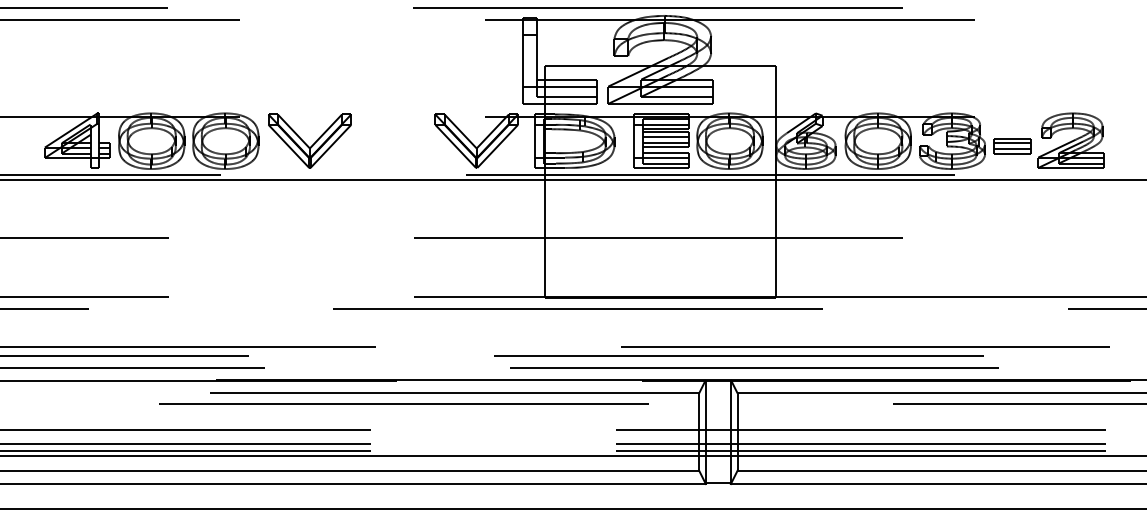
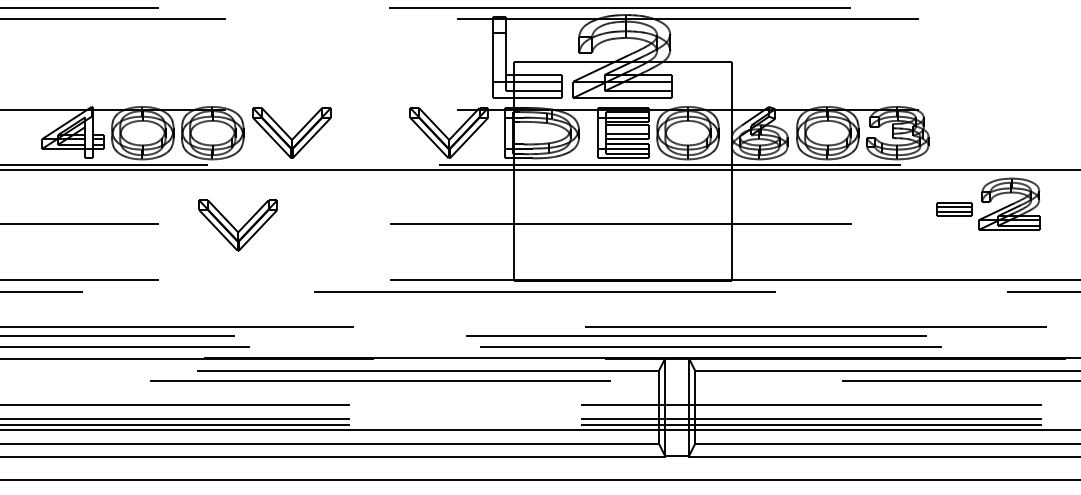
line: (665, 136) -> (627, 128), removed
part: (1048, 140) -> (988, 204), moved
part: (252, 238) -> (237, 224), added

